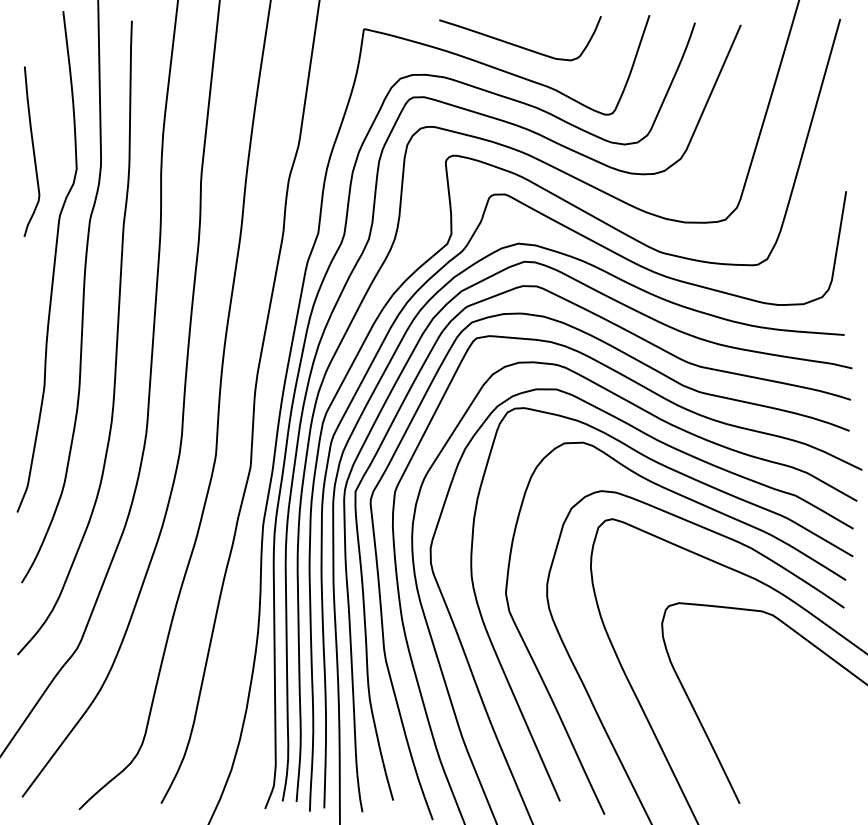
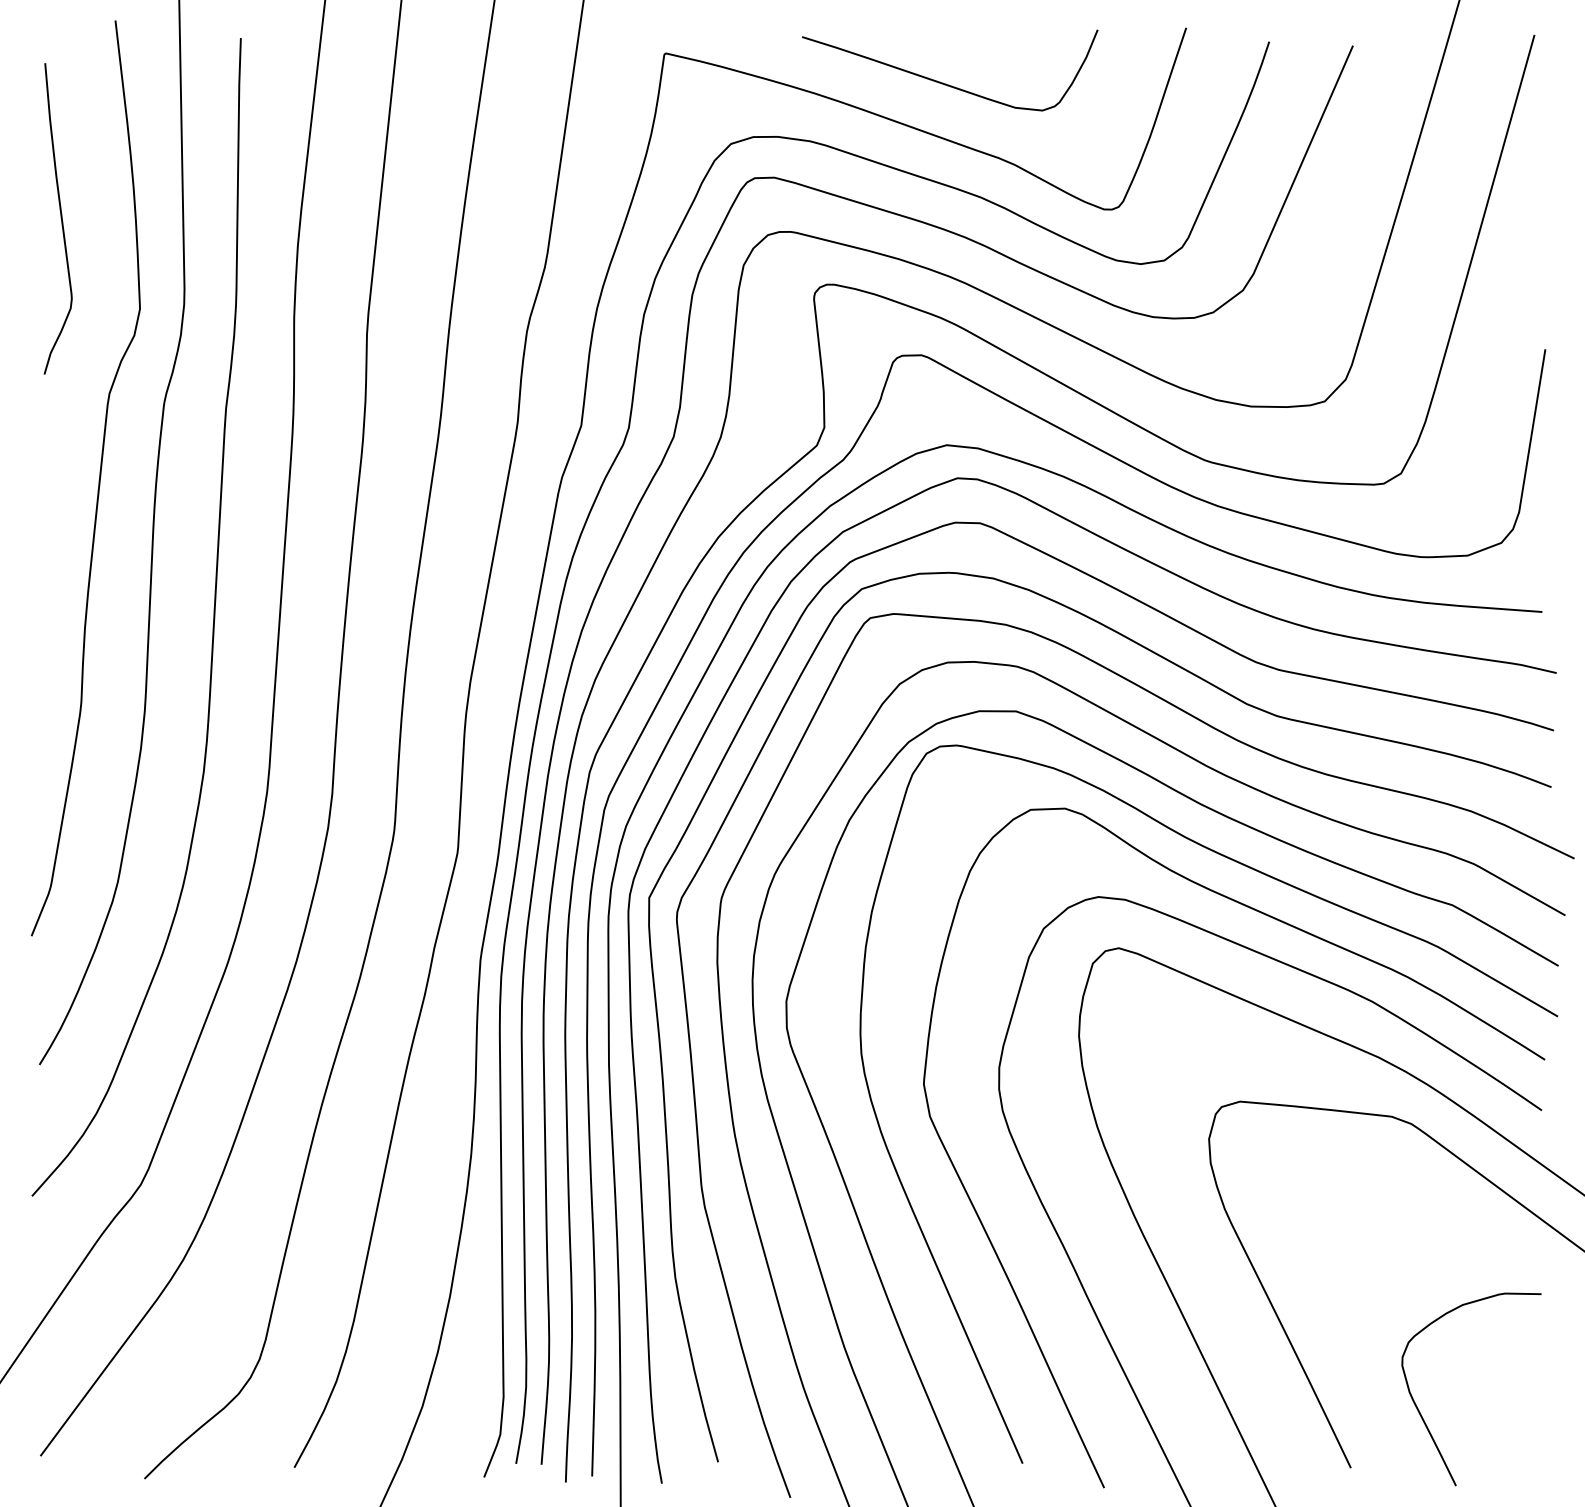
curve: (32, 150) -> (59, 216), moved
curve: (778, 773) -> (1421, 1412), added

